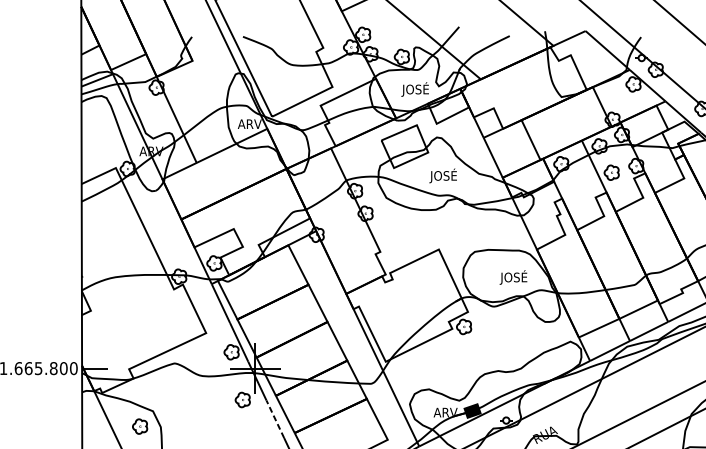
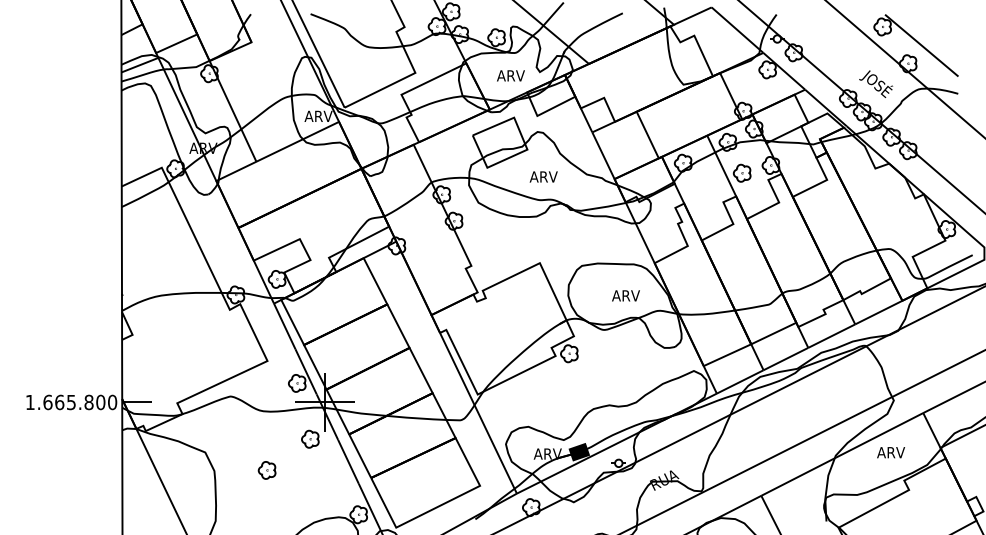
text: (415, 89) -> (512, 75), JOSÉ -> ARV
text: (442, 175) -> (544, 176), JOSÉ -> ARV
text: (513, 277) -> (627, 295), JOSÉ -> ARV
line: (275, 418) -> (348, 461), dashed -> solid
part: (139, 426) -> (266, 470), moved

